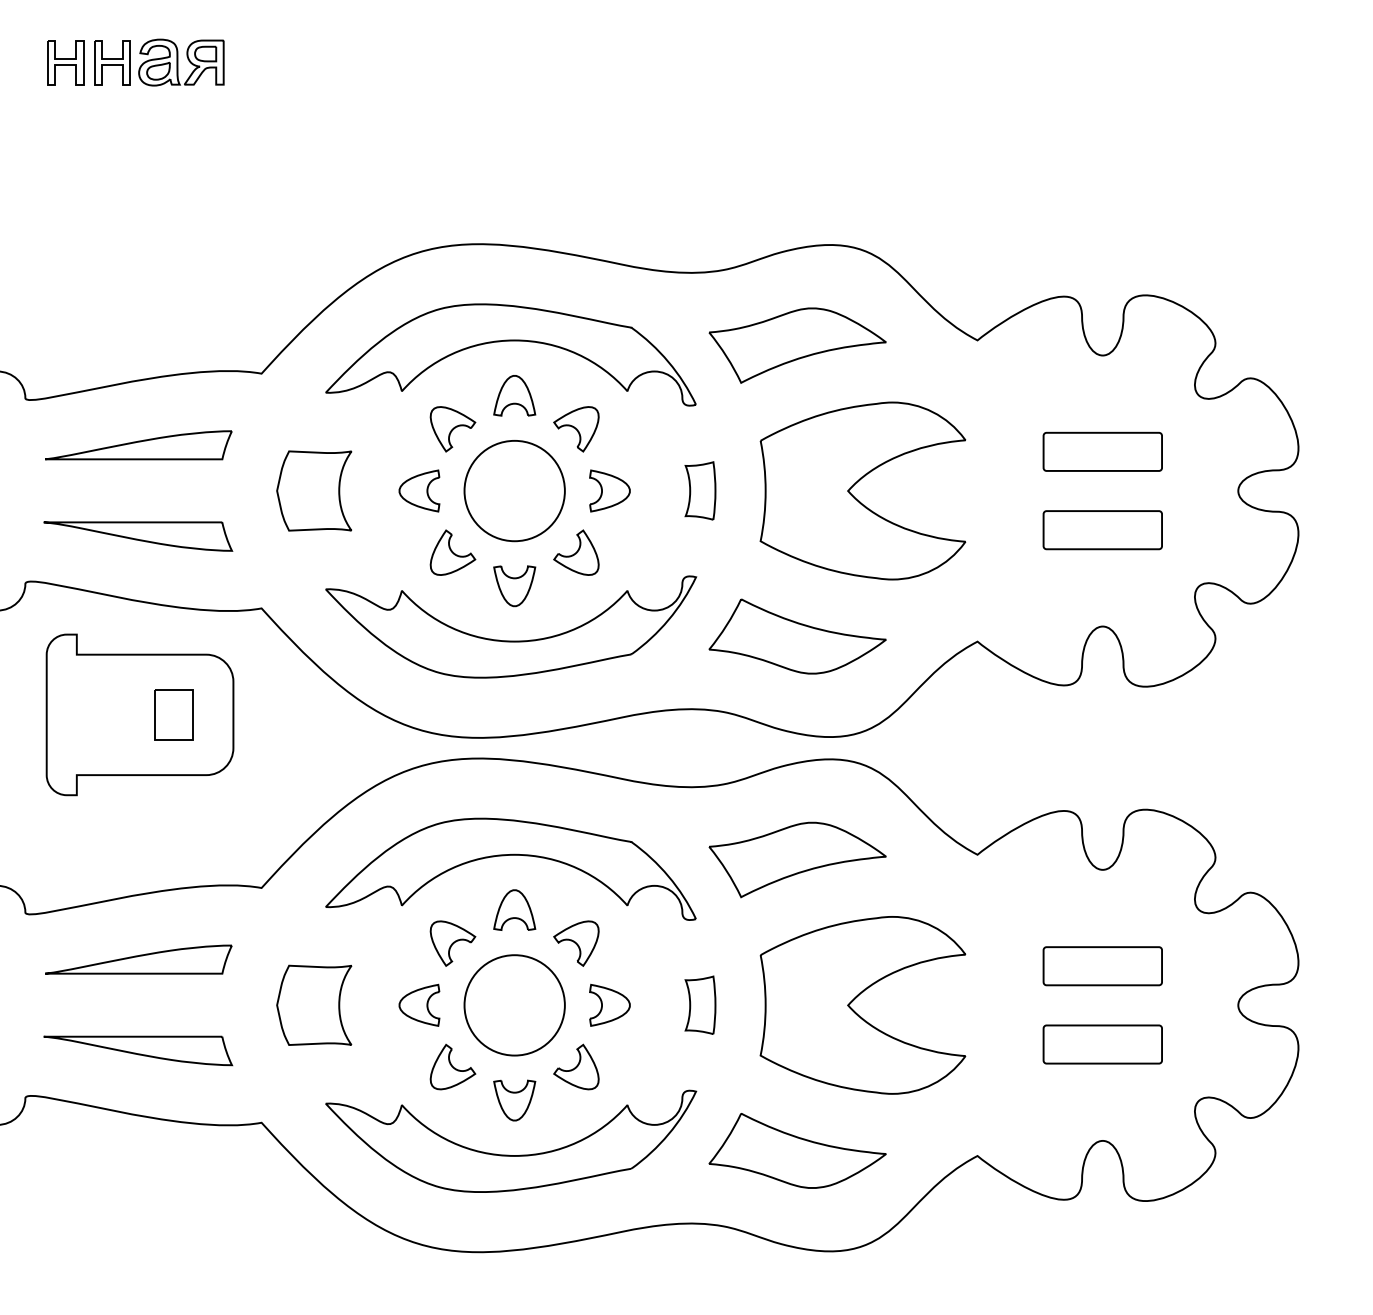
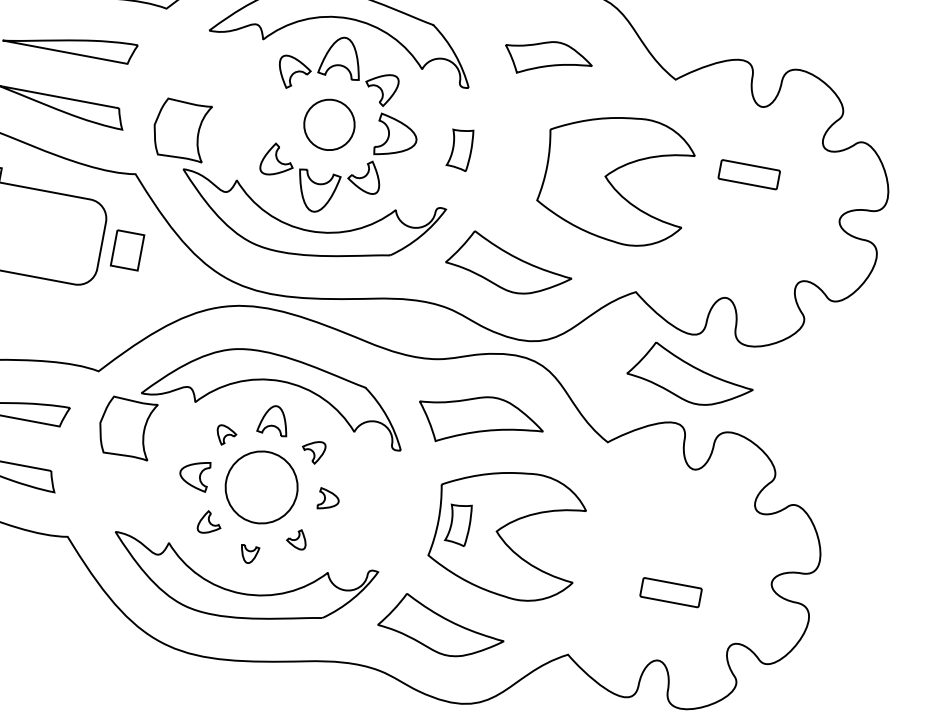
part: (797, 345) -> (548, 59), size x0.7
part: (514, 395) -> (341, 57), size x1.4
part: (1102, 451) -> (749, 174), size x0.7
part: (858, 482) -> (613, 171), moved
part: (314, 490) -> (181, 129), moved
part: (419, 490) -> (262, 111), removed
part: (609, 490) -> (396, 136), size x1.4
part: (514, 491) -> (329, 125), size x0.7
part: (1102, 530) -> (738, 230), removed
part: (514, 586) -> (316, 192), size x1.4
part: (173, 714) -> (127, 250), moved
part: (1074, 742) -> (691, 375), added
part: (452, 943) -> (225, 435), size x0.6
part: (576, 943) -> (313, 451), size x0.7
part: (1102, 966) -> (681, 537), removed
part: (314, 1004) -> (126, 427), moved
part: (609, 1004) -> (328, 499), size x0.7
part: (700, 1004) -> (459, 523), moved
part: (1102, 1044) -> (670, 592), size x0.7
part: (452, 1066) -> (209, 522), size x0.7
part: (576, 1066) -> (297, 538), size x0.6
part: (514, 1100) -> (248, 554), size x0.6

